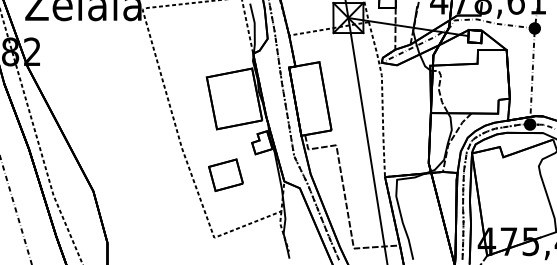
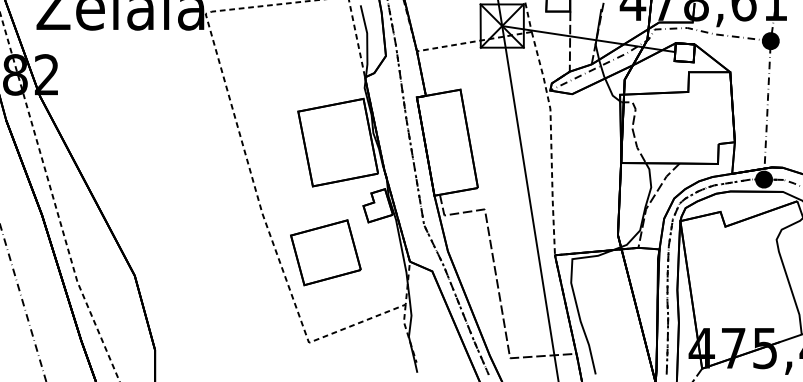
part: (225, 174) -> (325, 251), size x1.43

